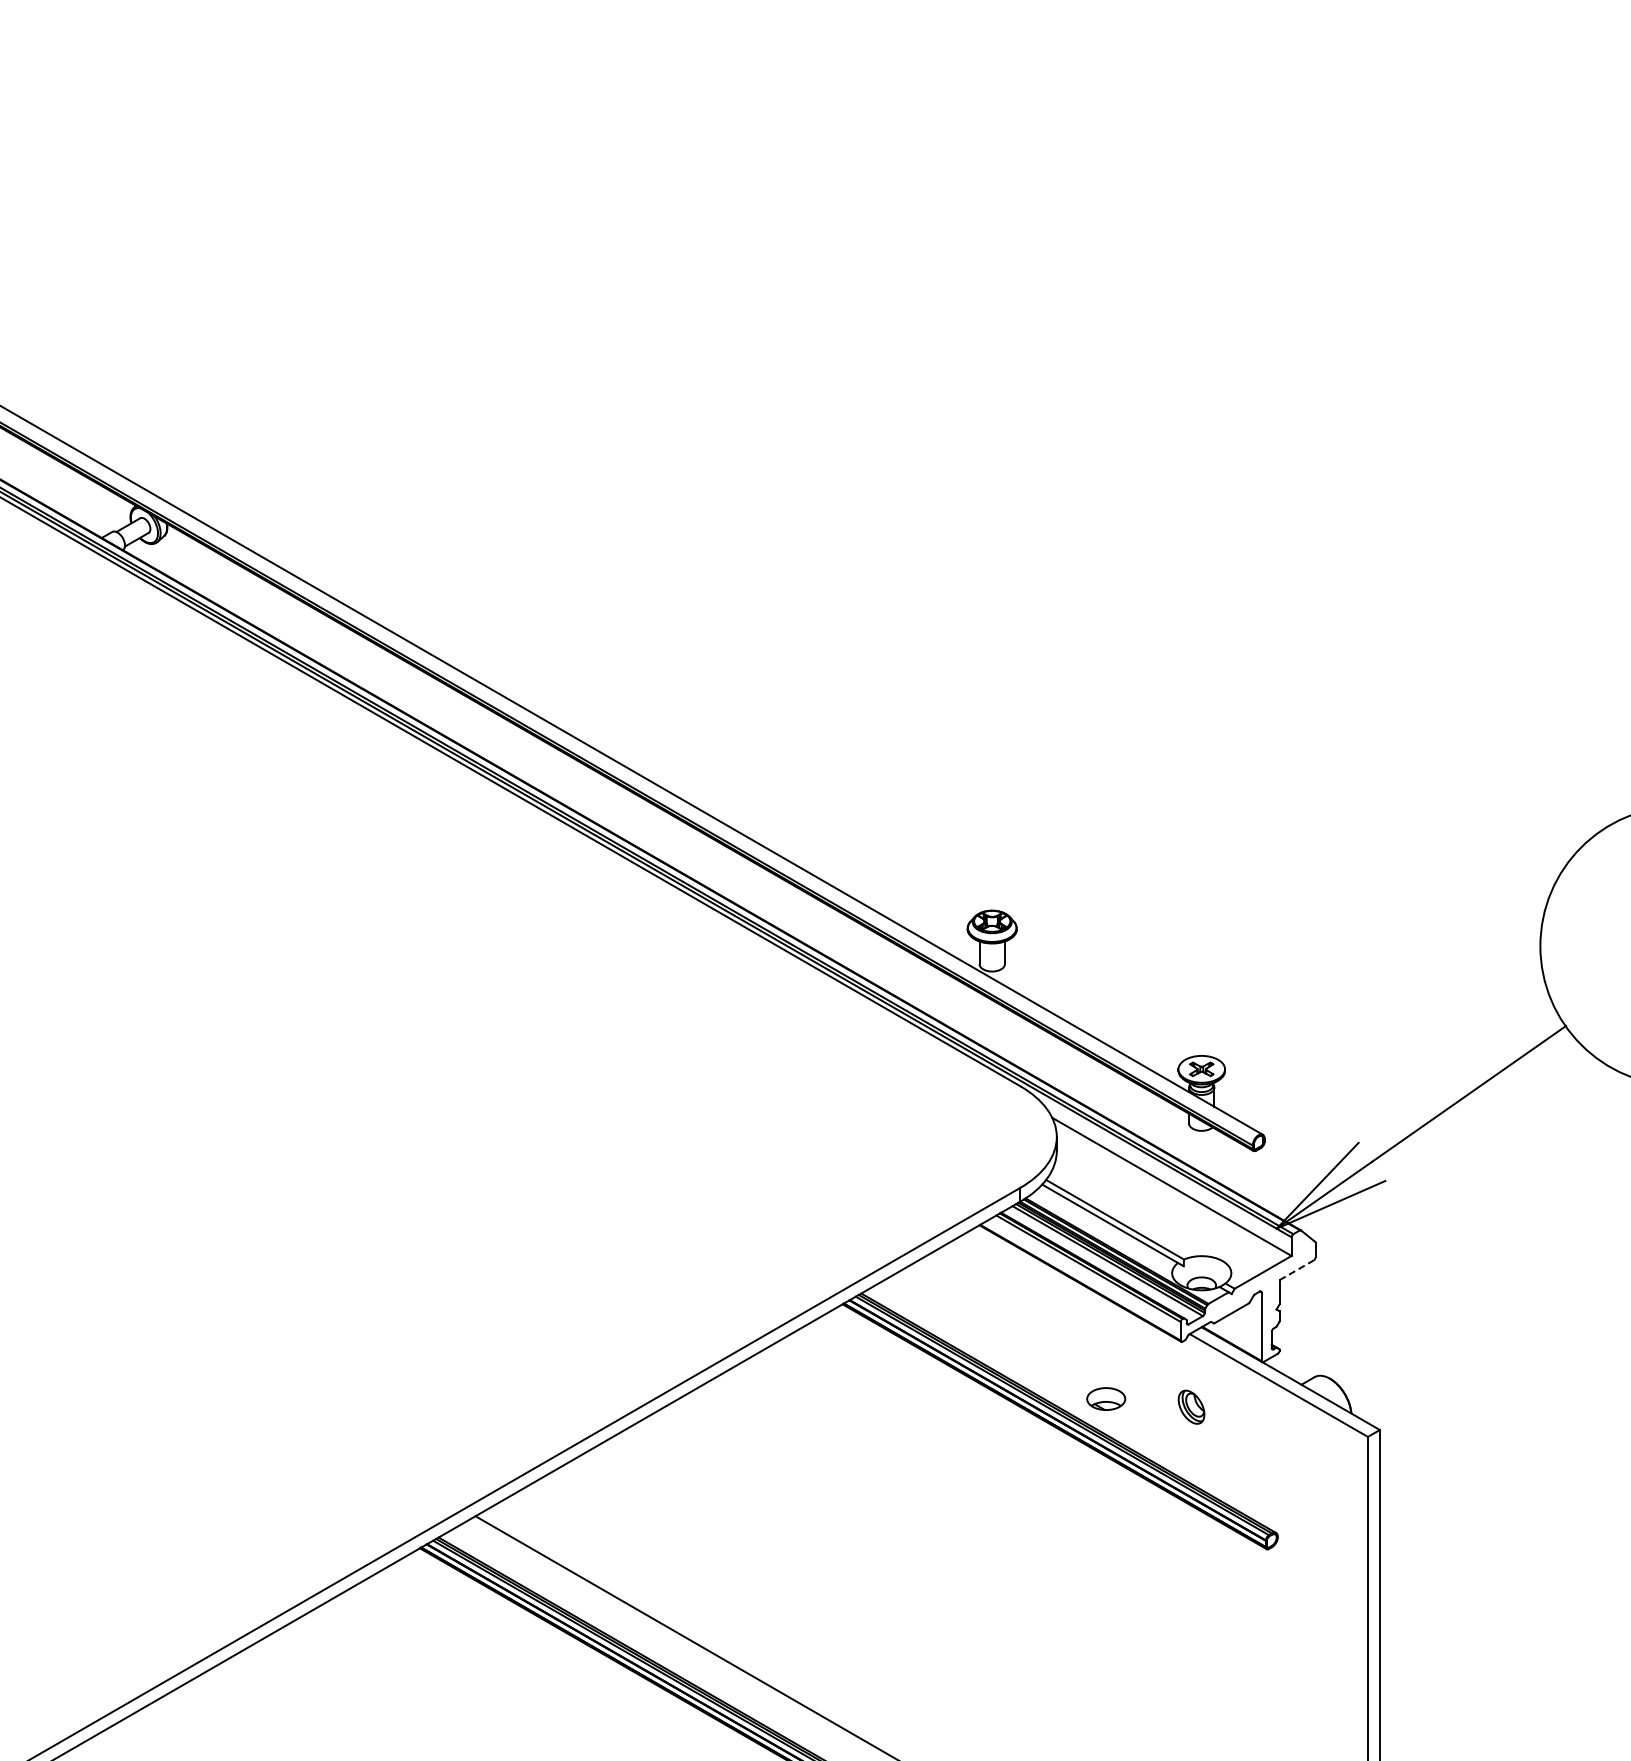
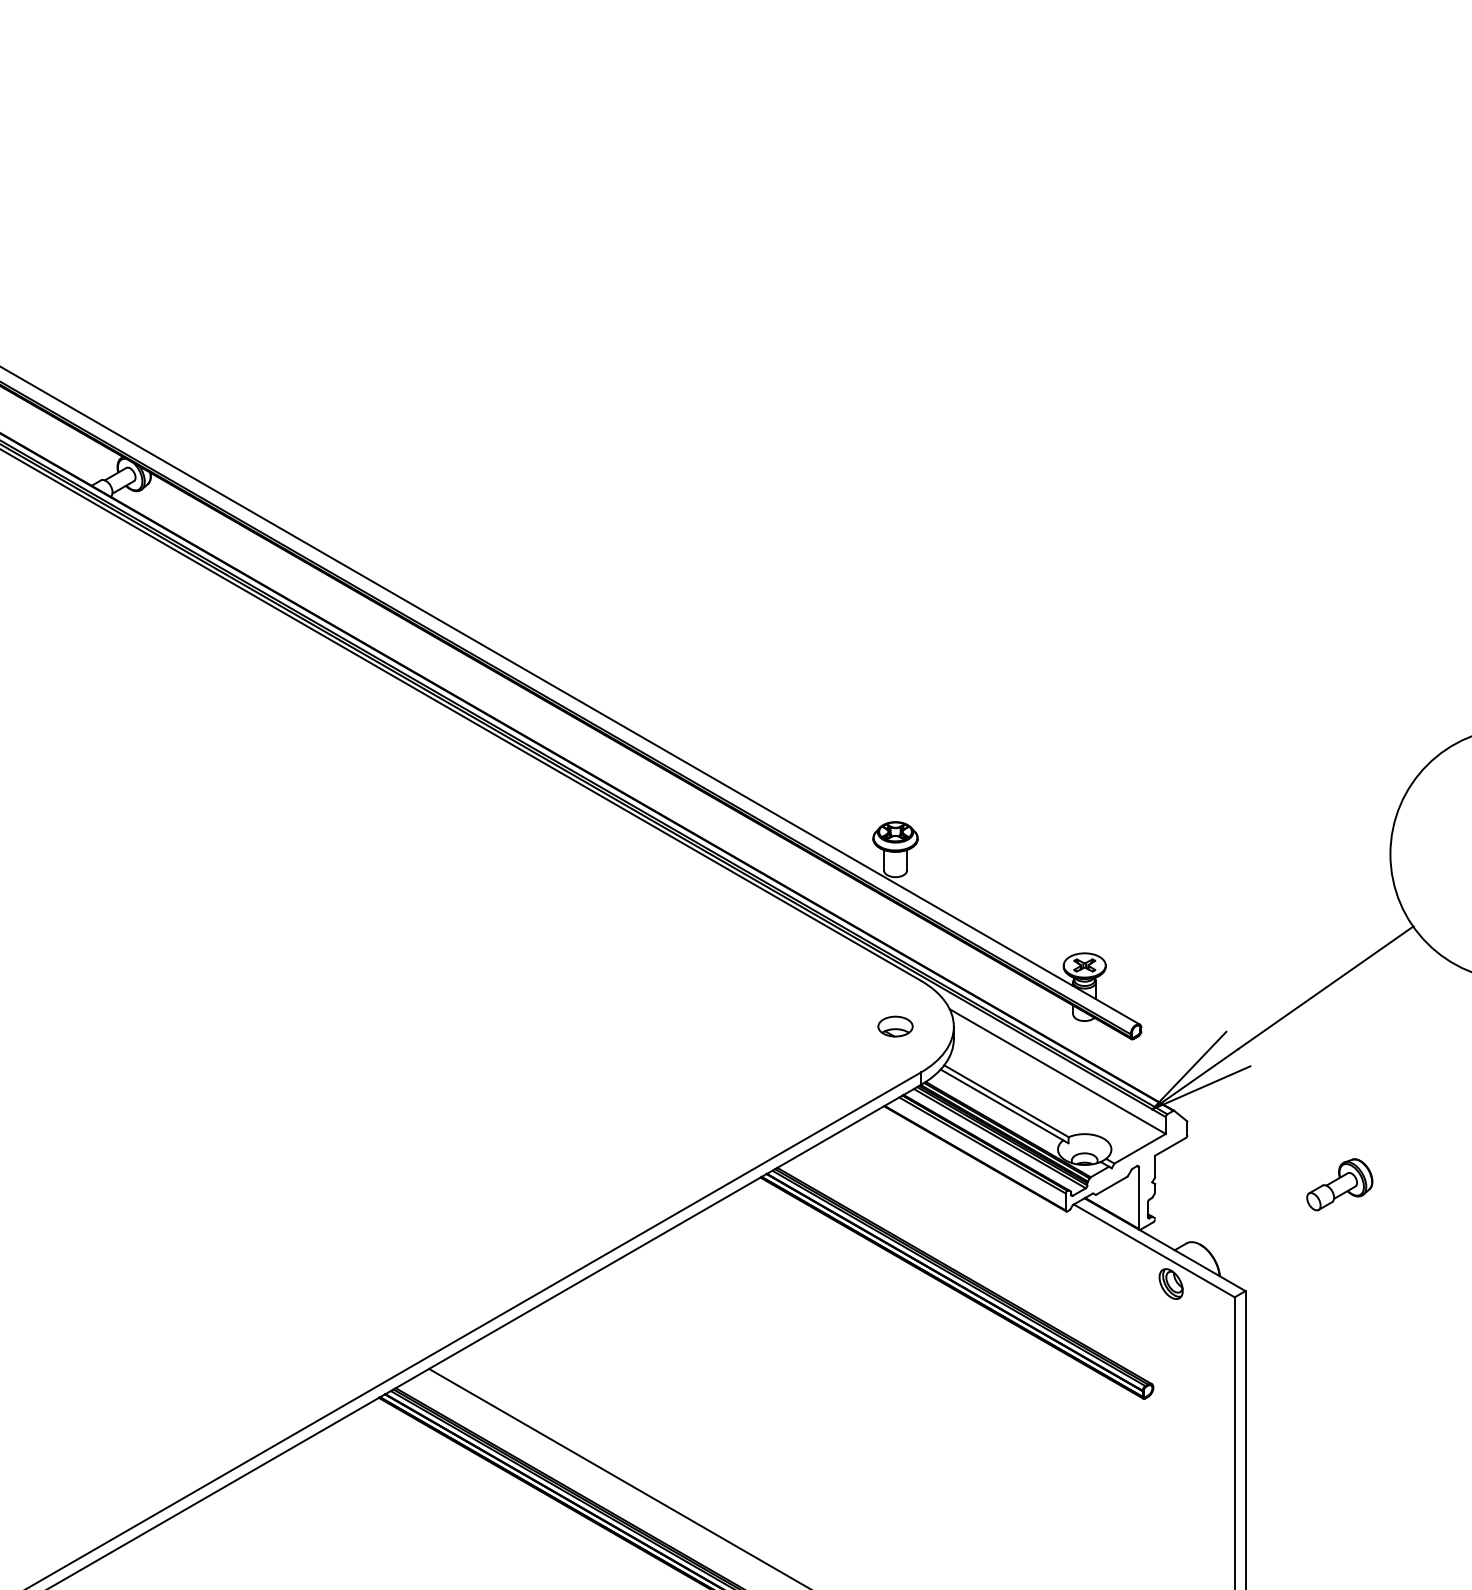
line: (1296, 1270) -> (1170, 1147), dashed -> solid
part: (1484, 1312) -> (1339, 1185), added
part: (1106, 1398) -> (895, 1026), moved
part: (1191, 1406) -> (1171, 1283), moved

